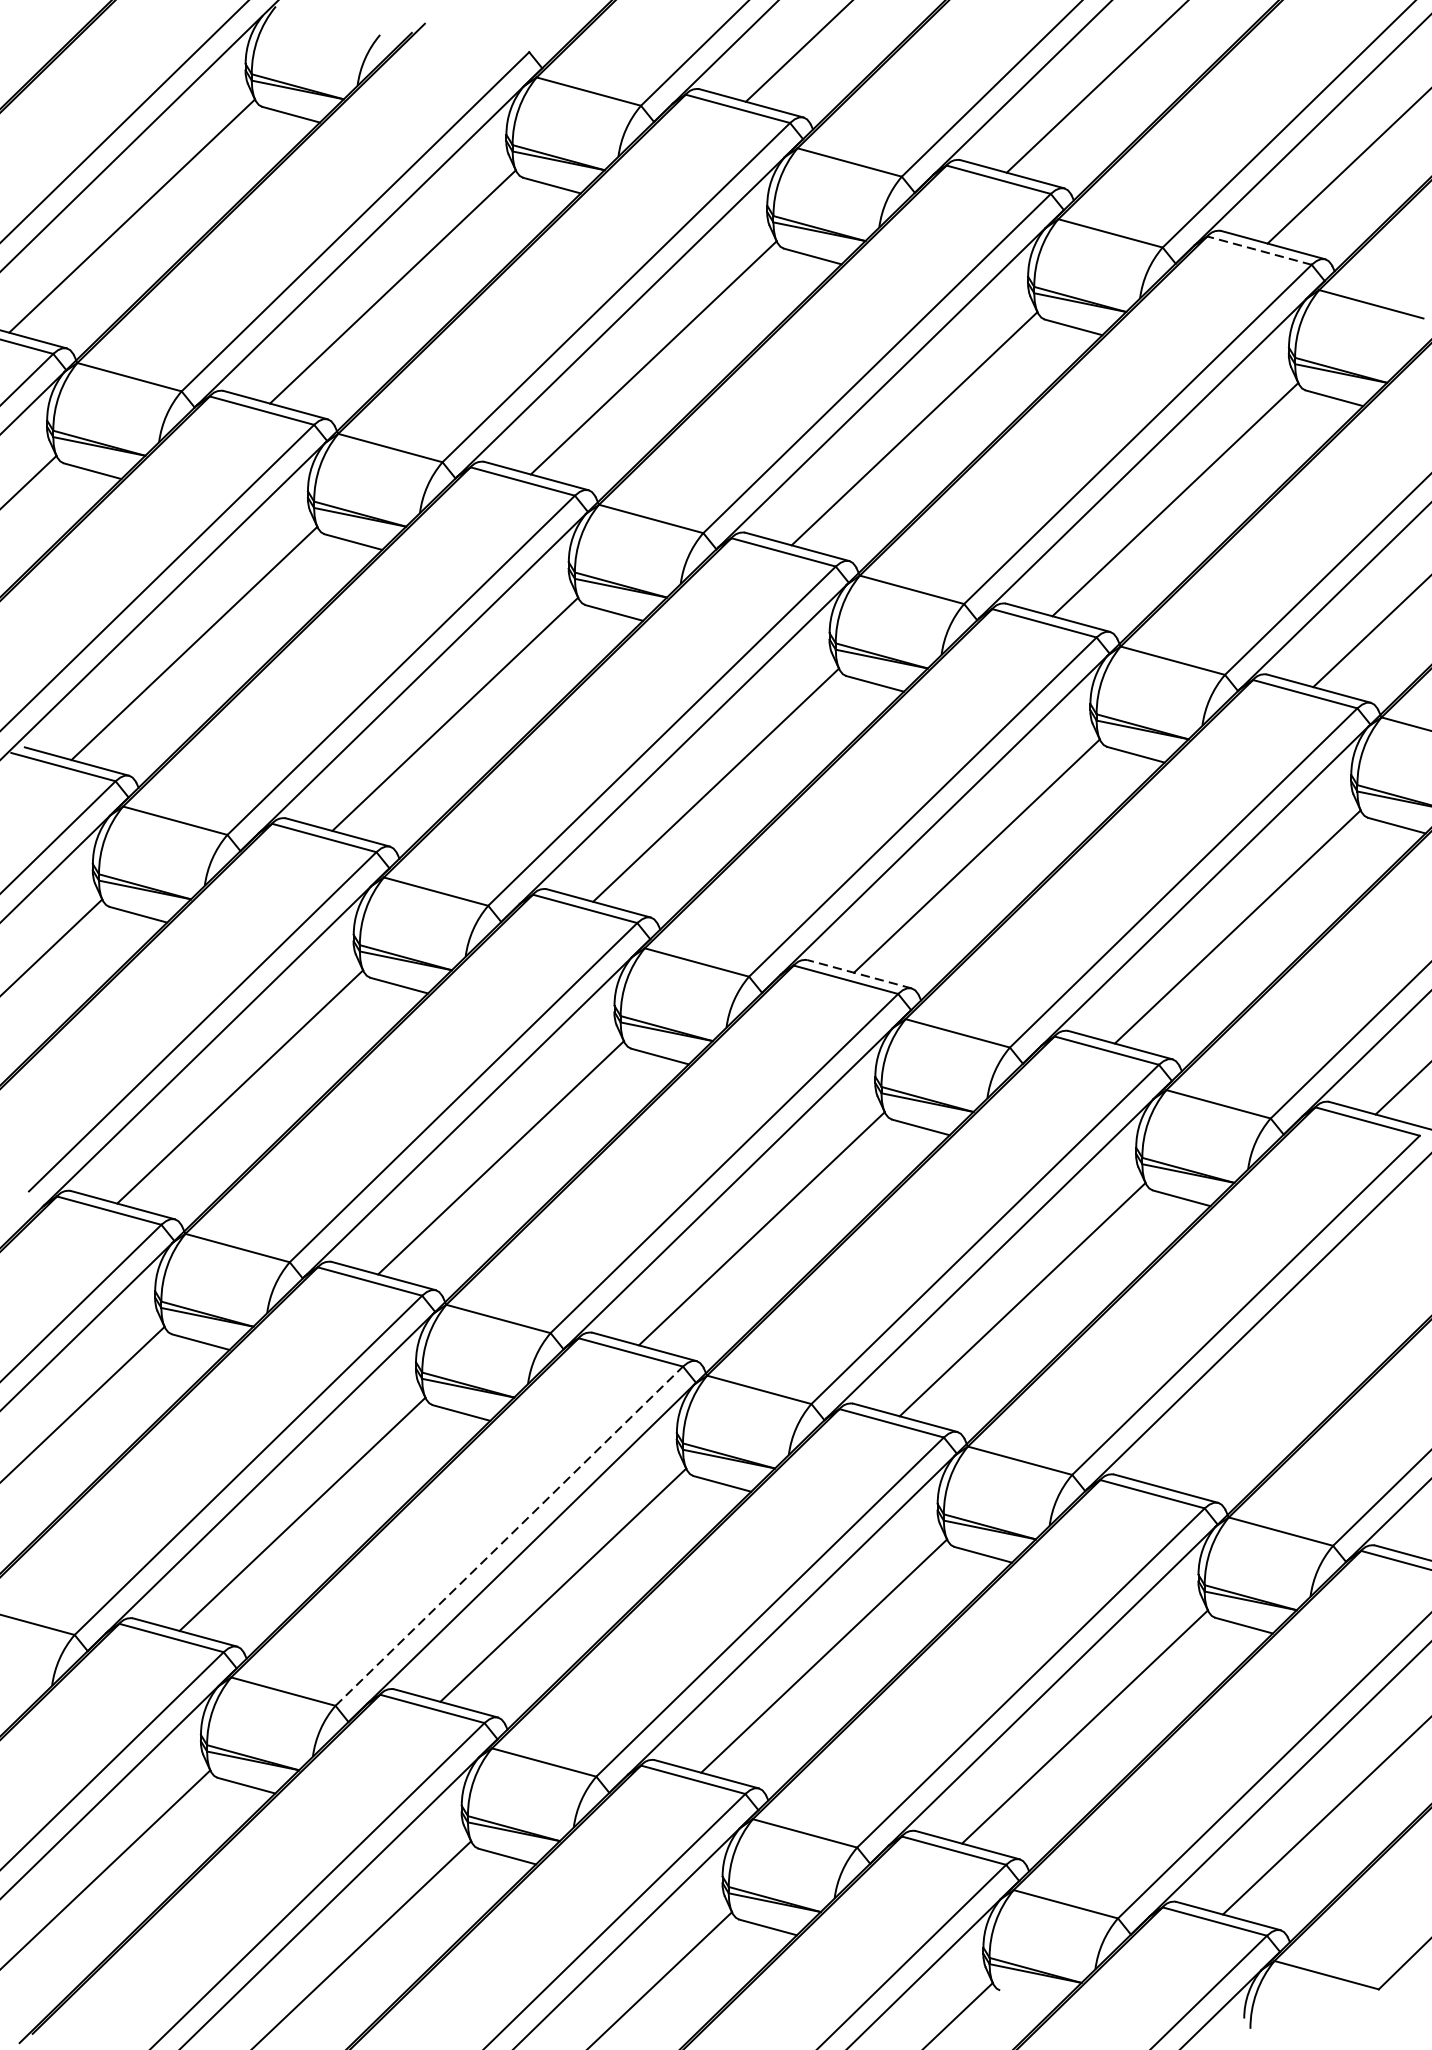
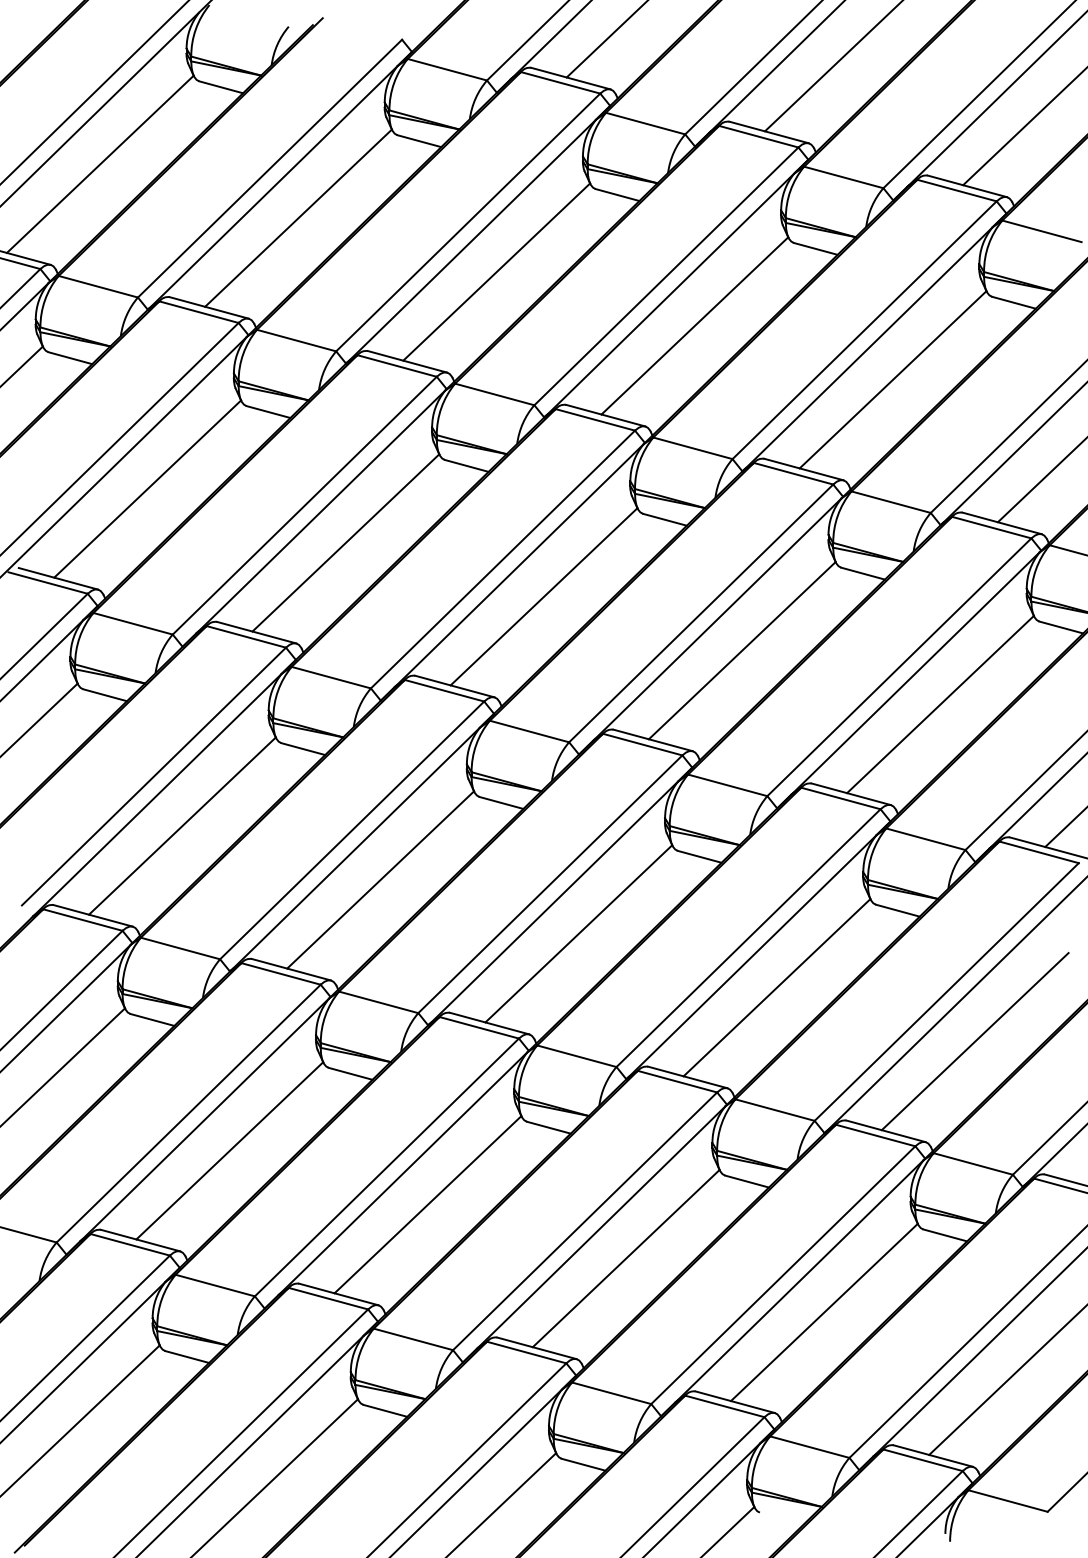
line: (1258, 250) -> (956, 190), dashed -> solid
line: (858, 974) -> (652, 740), dashed -> solid
line: (1282, 1370) -> (974, 1041), added
line: (508, 1536) -> (386, 1167), dashed -> solid

